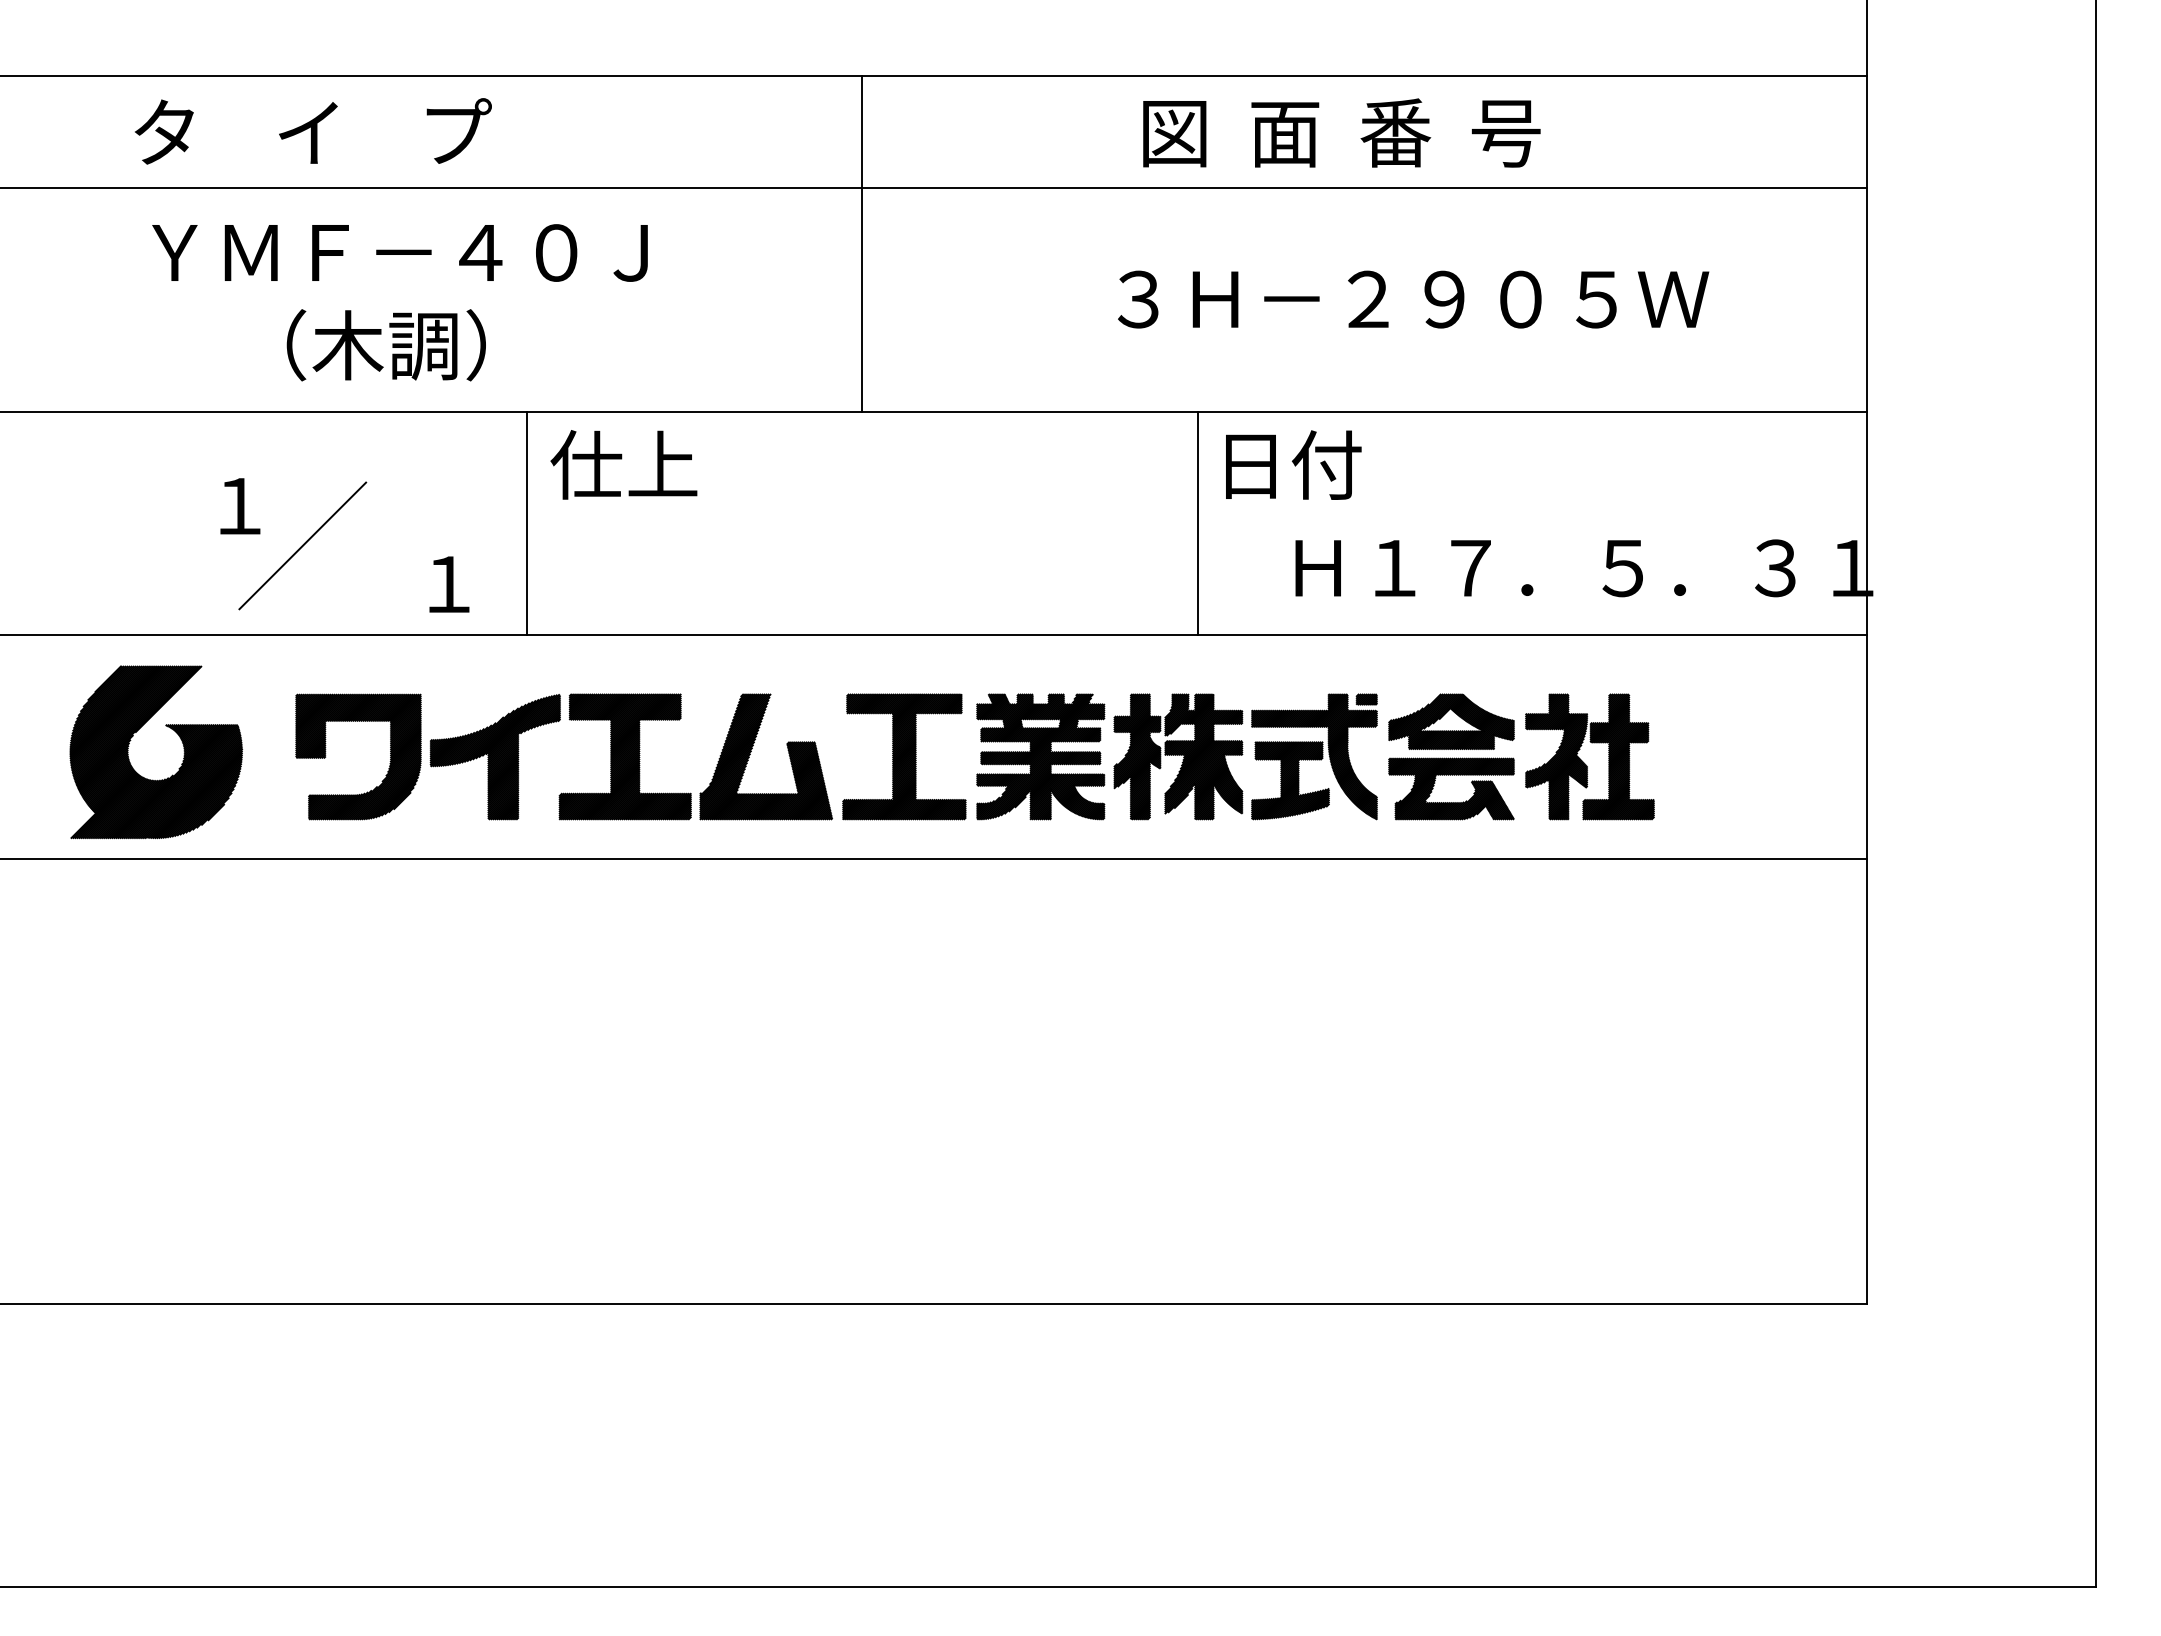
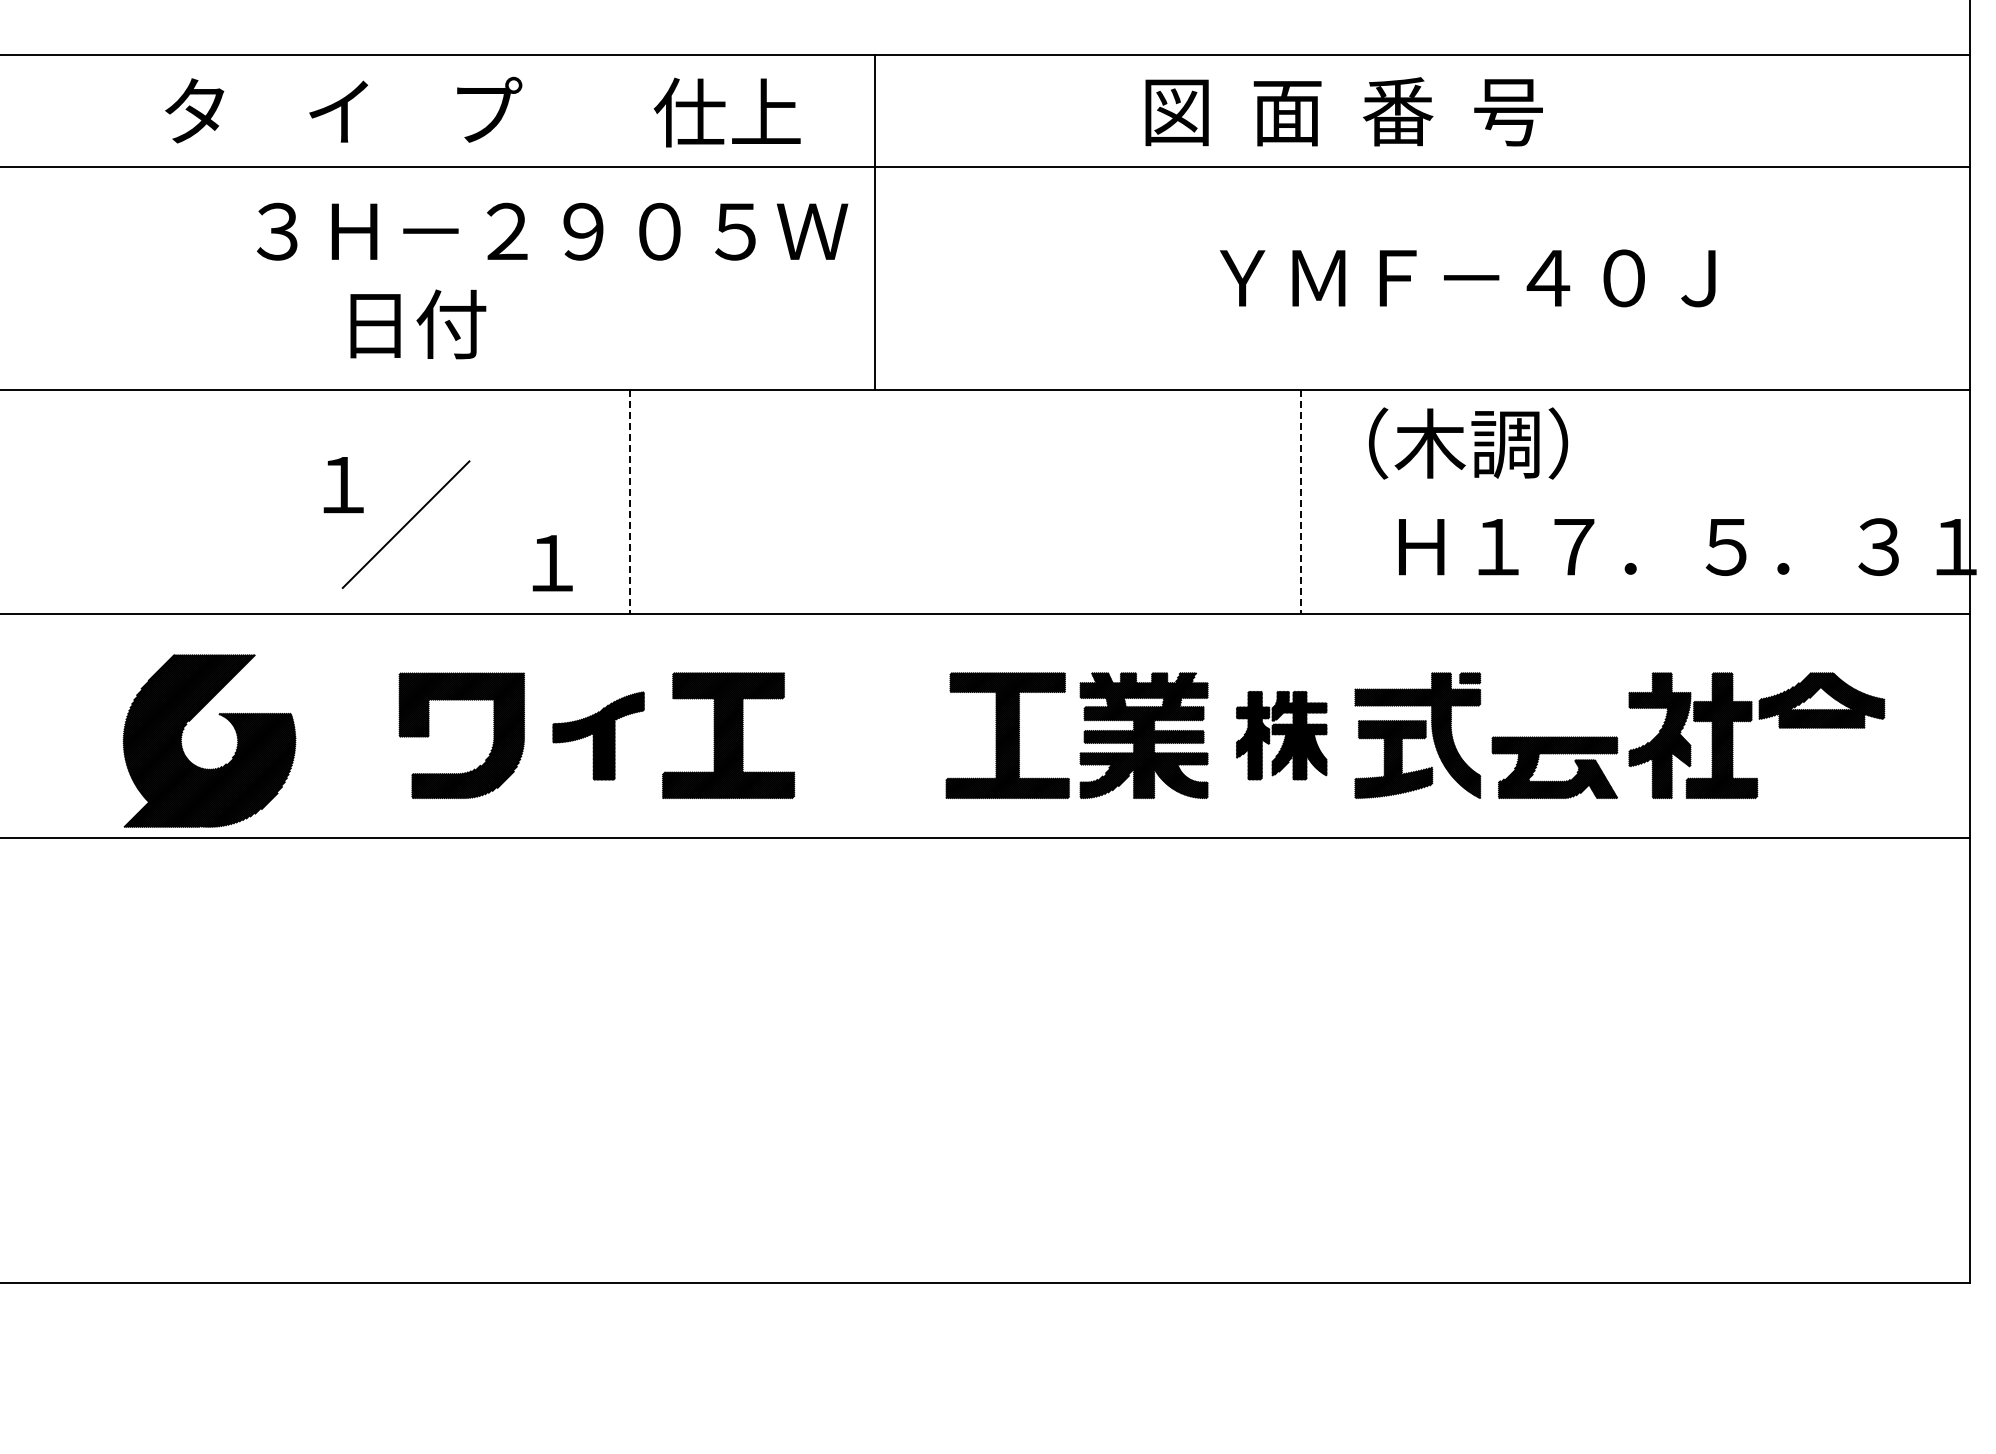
text: (313, 131) -> (343, 110), moved
text: (1341, 132) -> (1343, 111), moved
line: (862, 243) -> (874, 222), moved
text: (448, 252) -> (551, 231), ＹＭＦ－４０Ｊ -> ３Ｈ－２９０５Ｗ
text: (1412, 299) -> (1515, 278), ３Ｈ－２９０５Ｗ -> ＹＭＦ－４０Ｊ
text: (366, 345) -> (469, 324), （木調） -> 日付
text: (623, 464) -> (726, 112), moved
text: (1345, 464) -> (1448, 443), 日付 -> （木調）
line: (526, 523) -> (629, 502), solid -> dashed
line: (1198, 523) -> (1301, 502), solid -> dashed
part: (1451, 721) -> (1821, 700), moved
part: (751, 752) -> (854, 731), removed
part: (183, 753) -> (236, 742), moved
part: (1178, 756) -> (1281, 735), size x0.7
part: (494, 757) -> (597, 736), size x0.7

